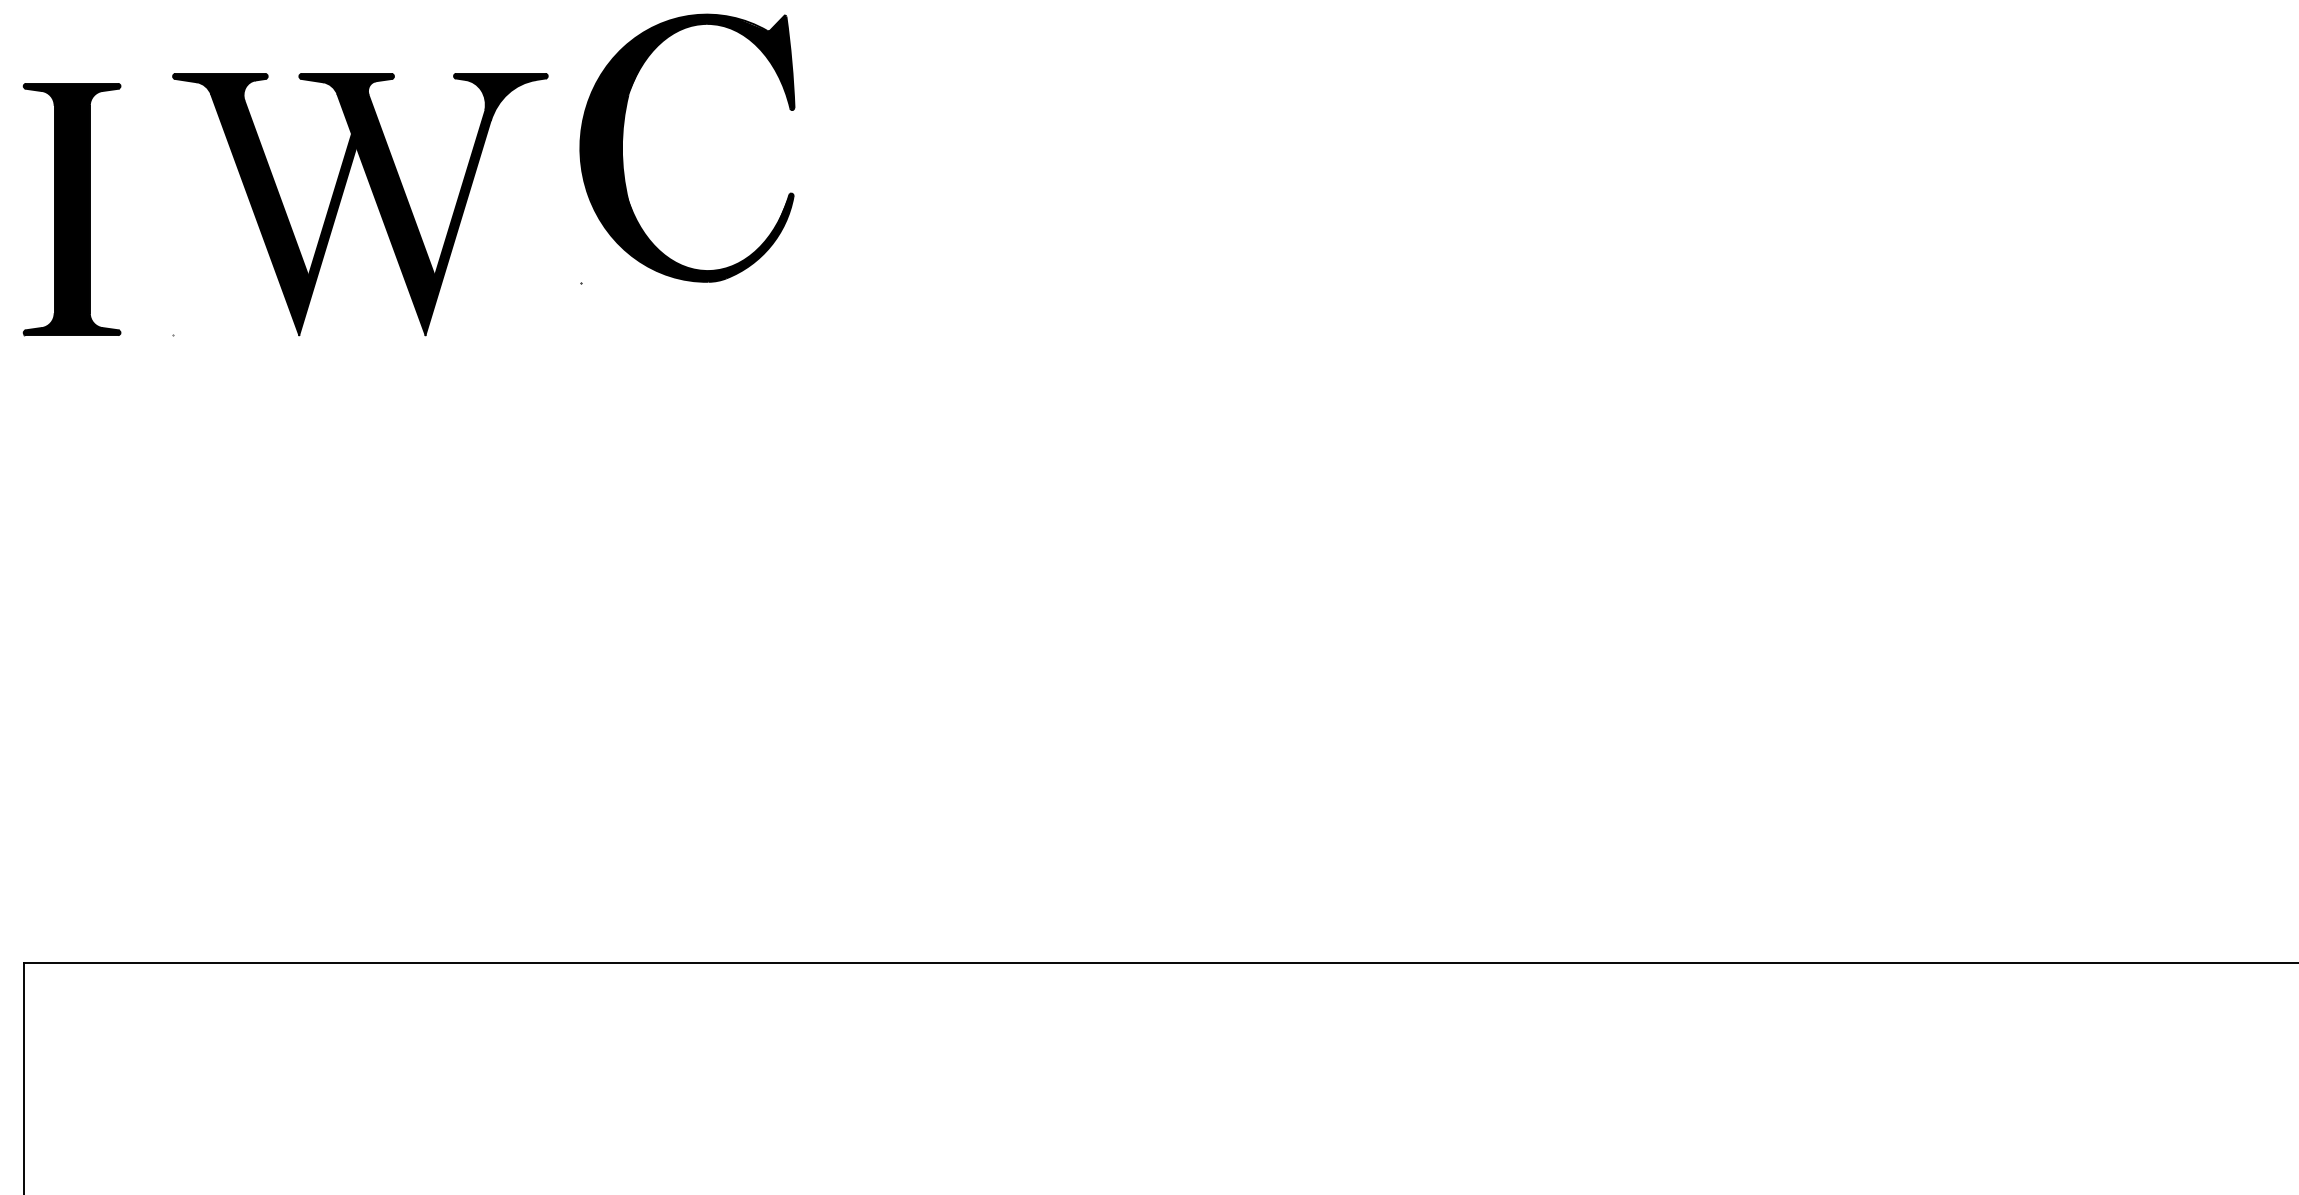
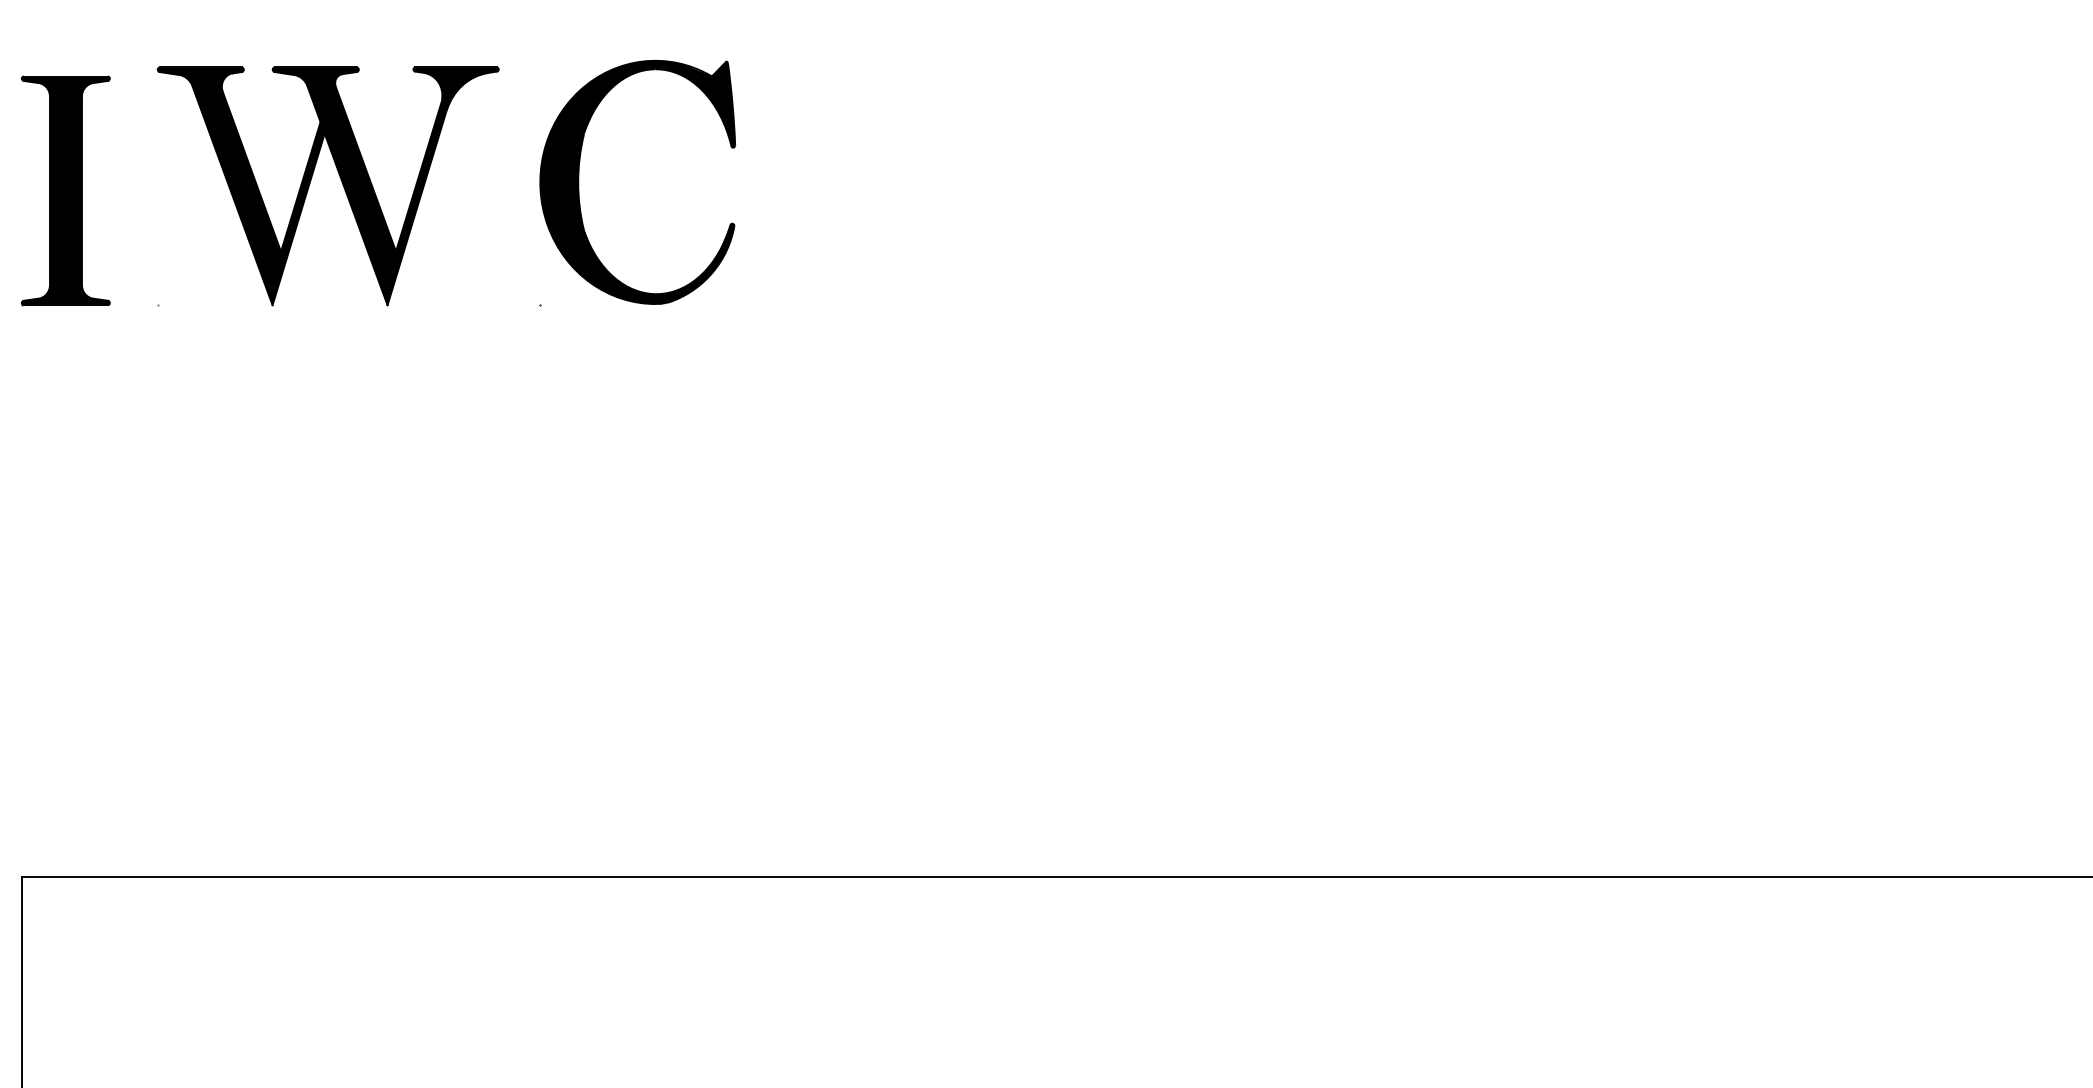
part: (623, 139) -> (579, 174), moved

